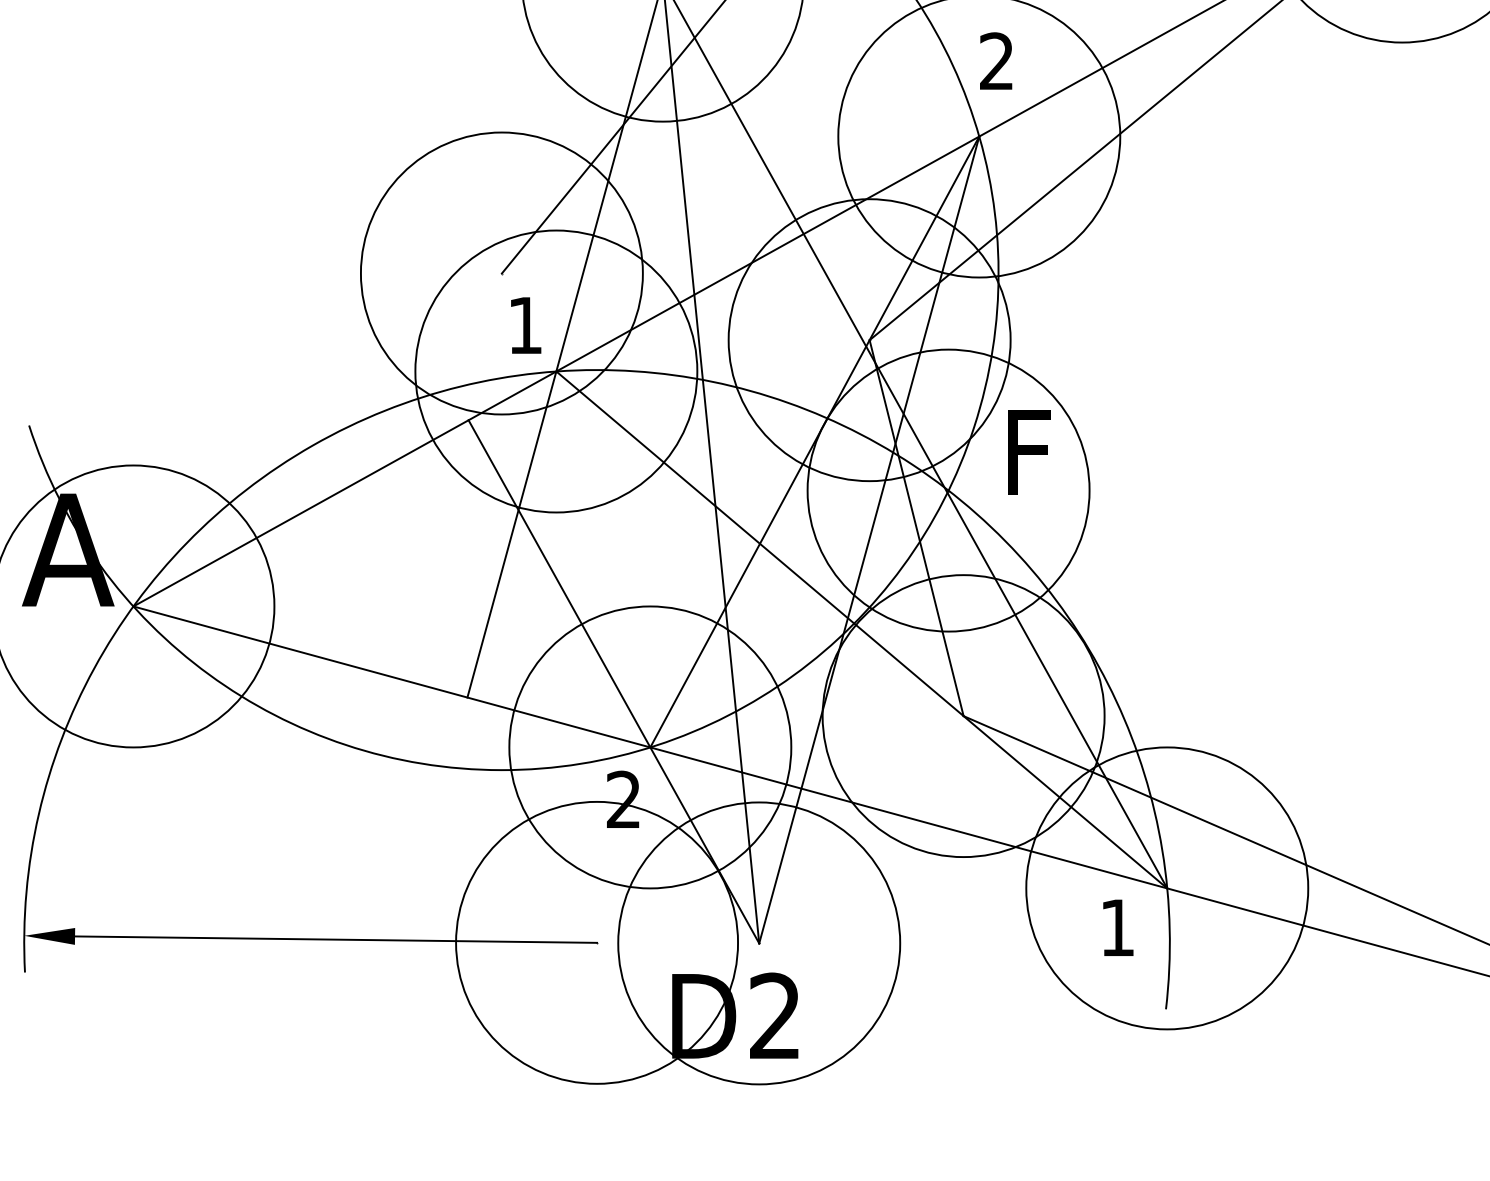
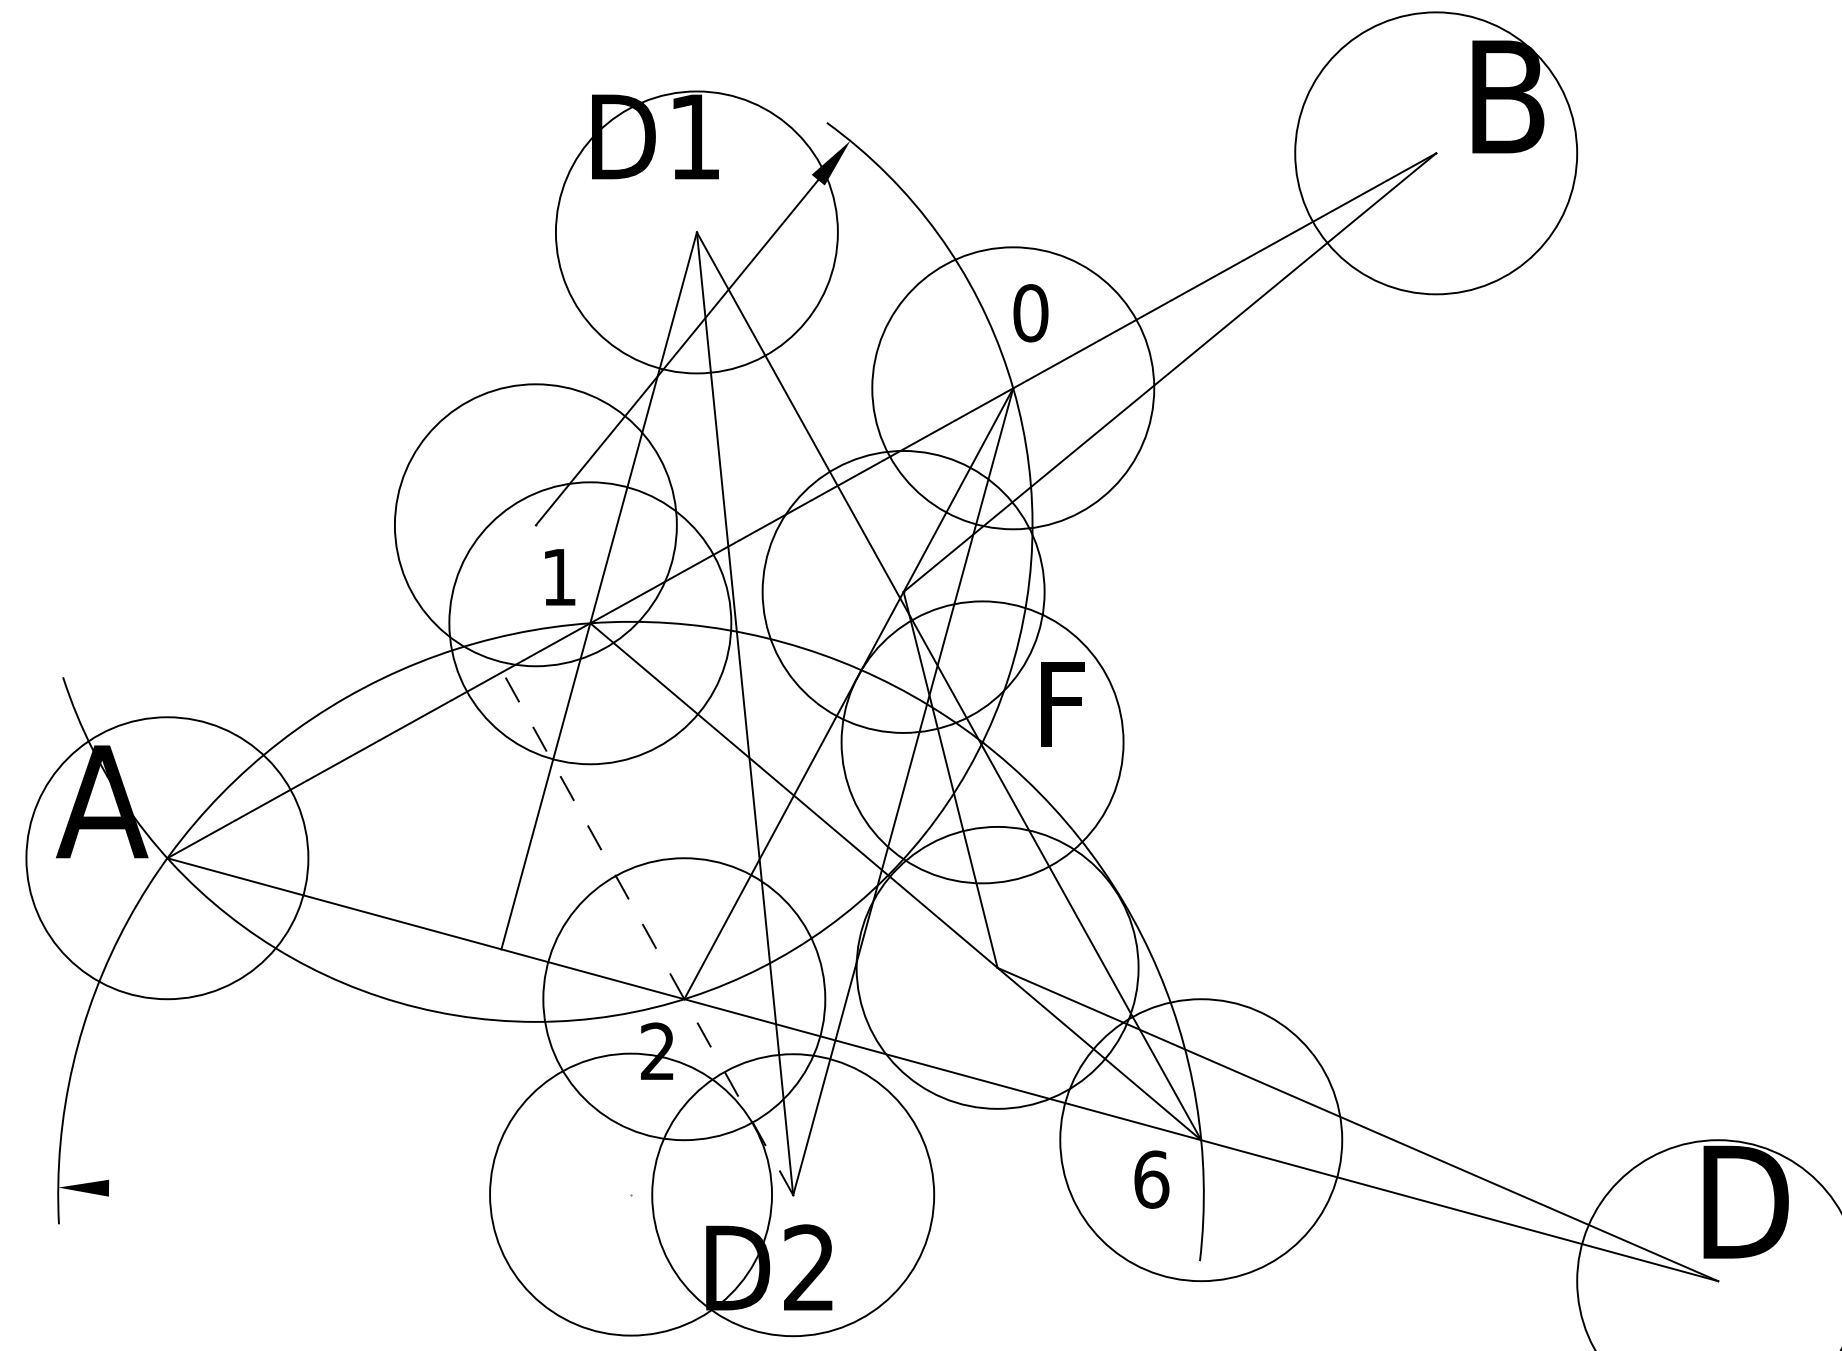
text: (996, 61) -> (1030, 313), 2 -> 0
line: (613, 681) -> (647, 933), solid -> dashed
text: (1117, 927) -> (1151, 1179), 1 -> 6
line: (336, 939) -> (370, 1191), removed

